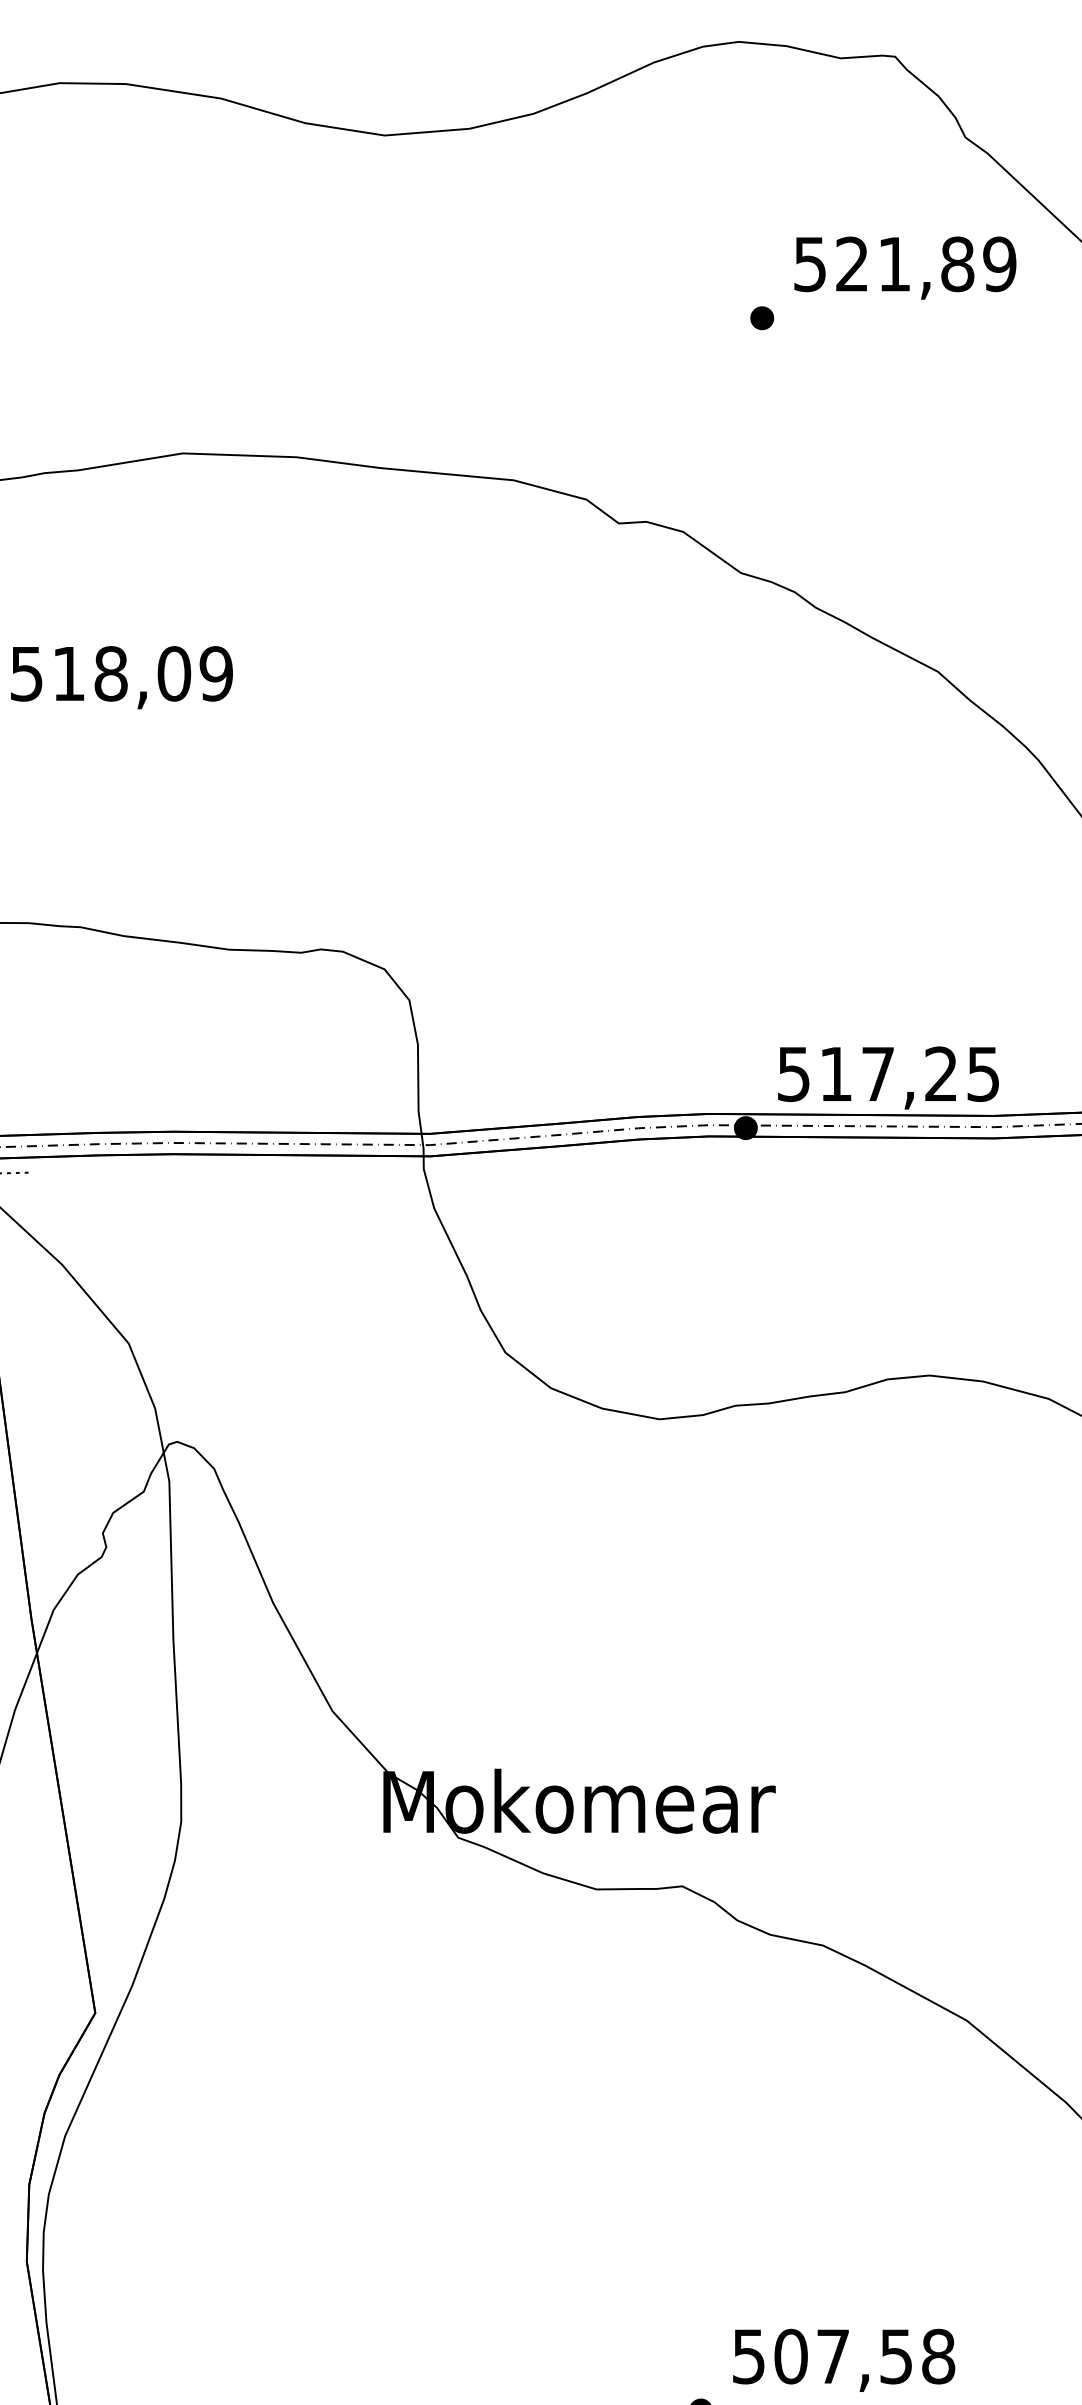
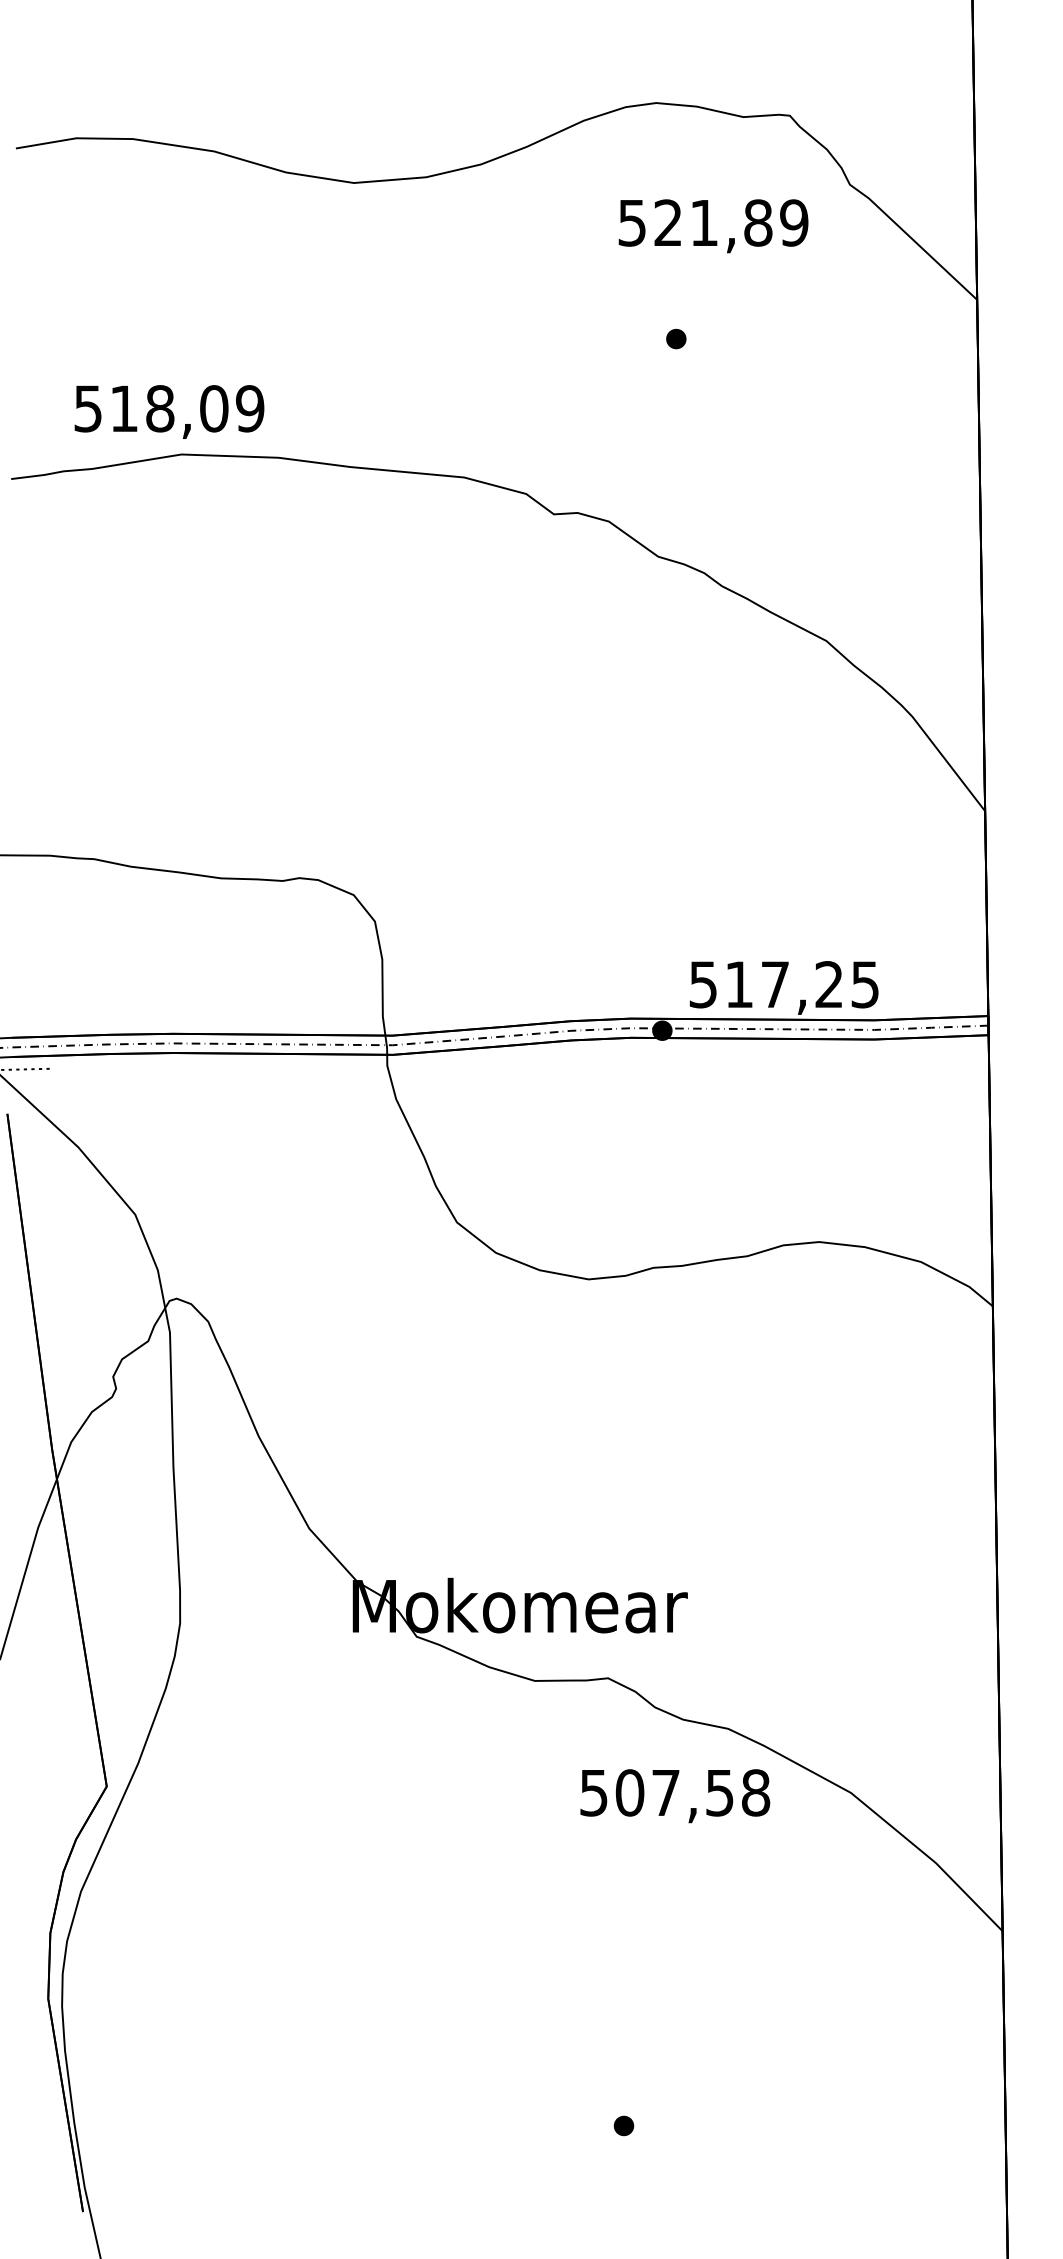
text: (905, 268) -> (713, 226), moved
text: (121, 677) -> (169, 411), moved
text: (844, 2360) -> (675, 1796), moved

